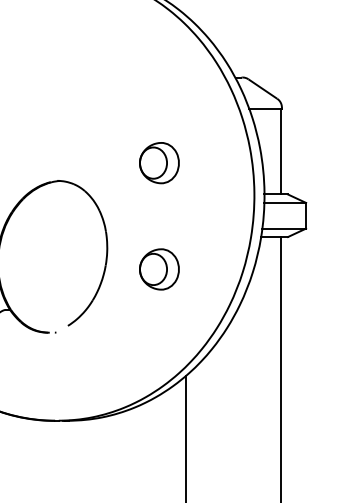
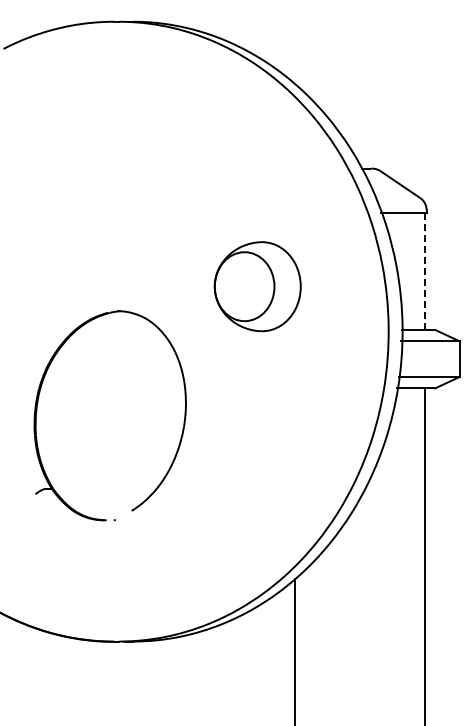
line: (281, 152) -> (425, 271), solid -> dashed
part: (159, 163) -> (257, 286), size x1.6
part: (159, 268) -> (257, 432), removed

